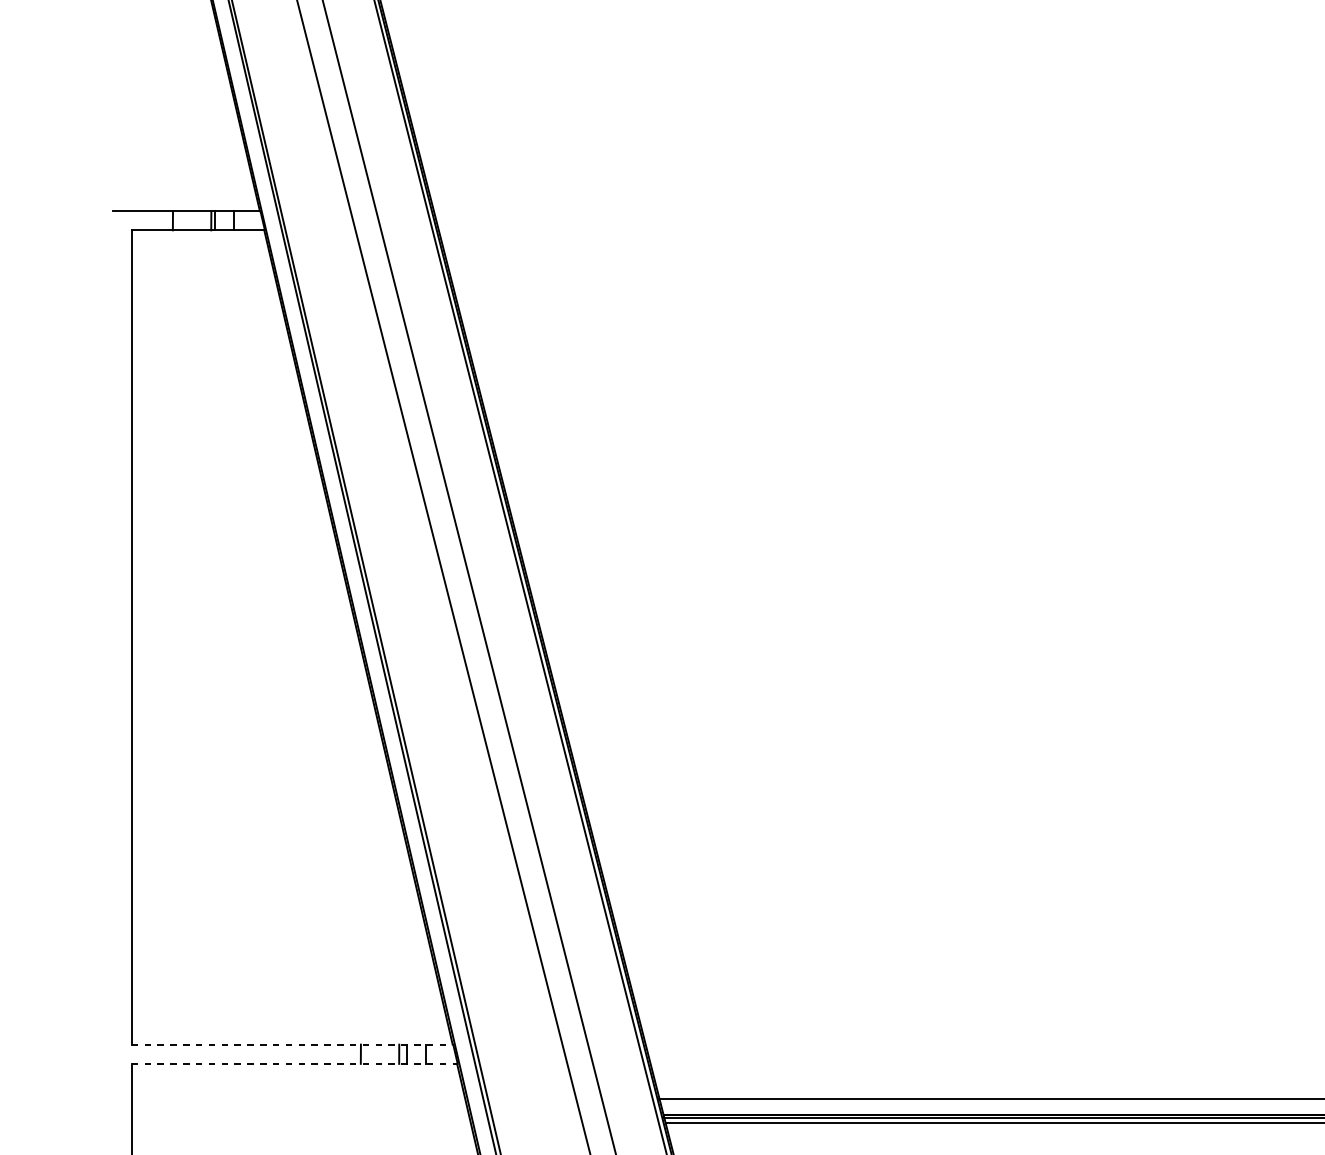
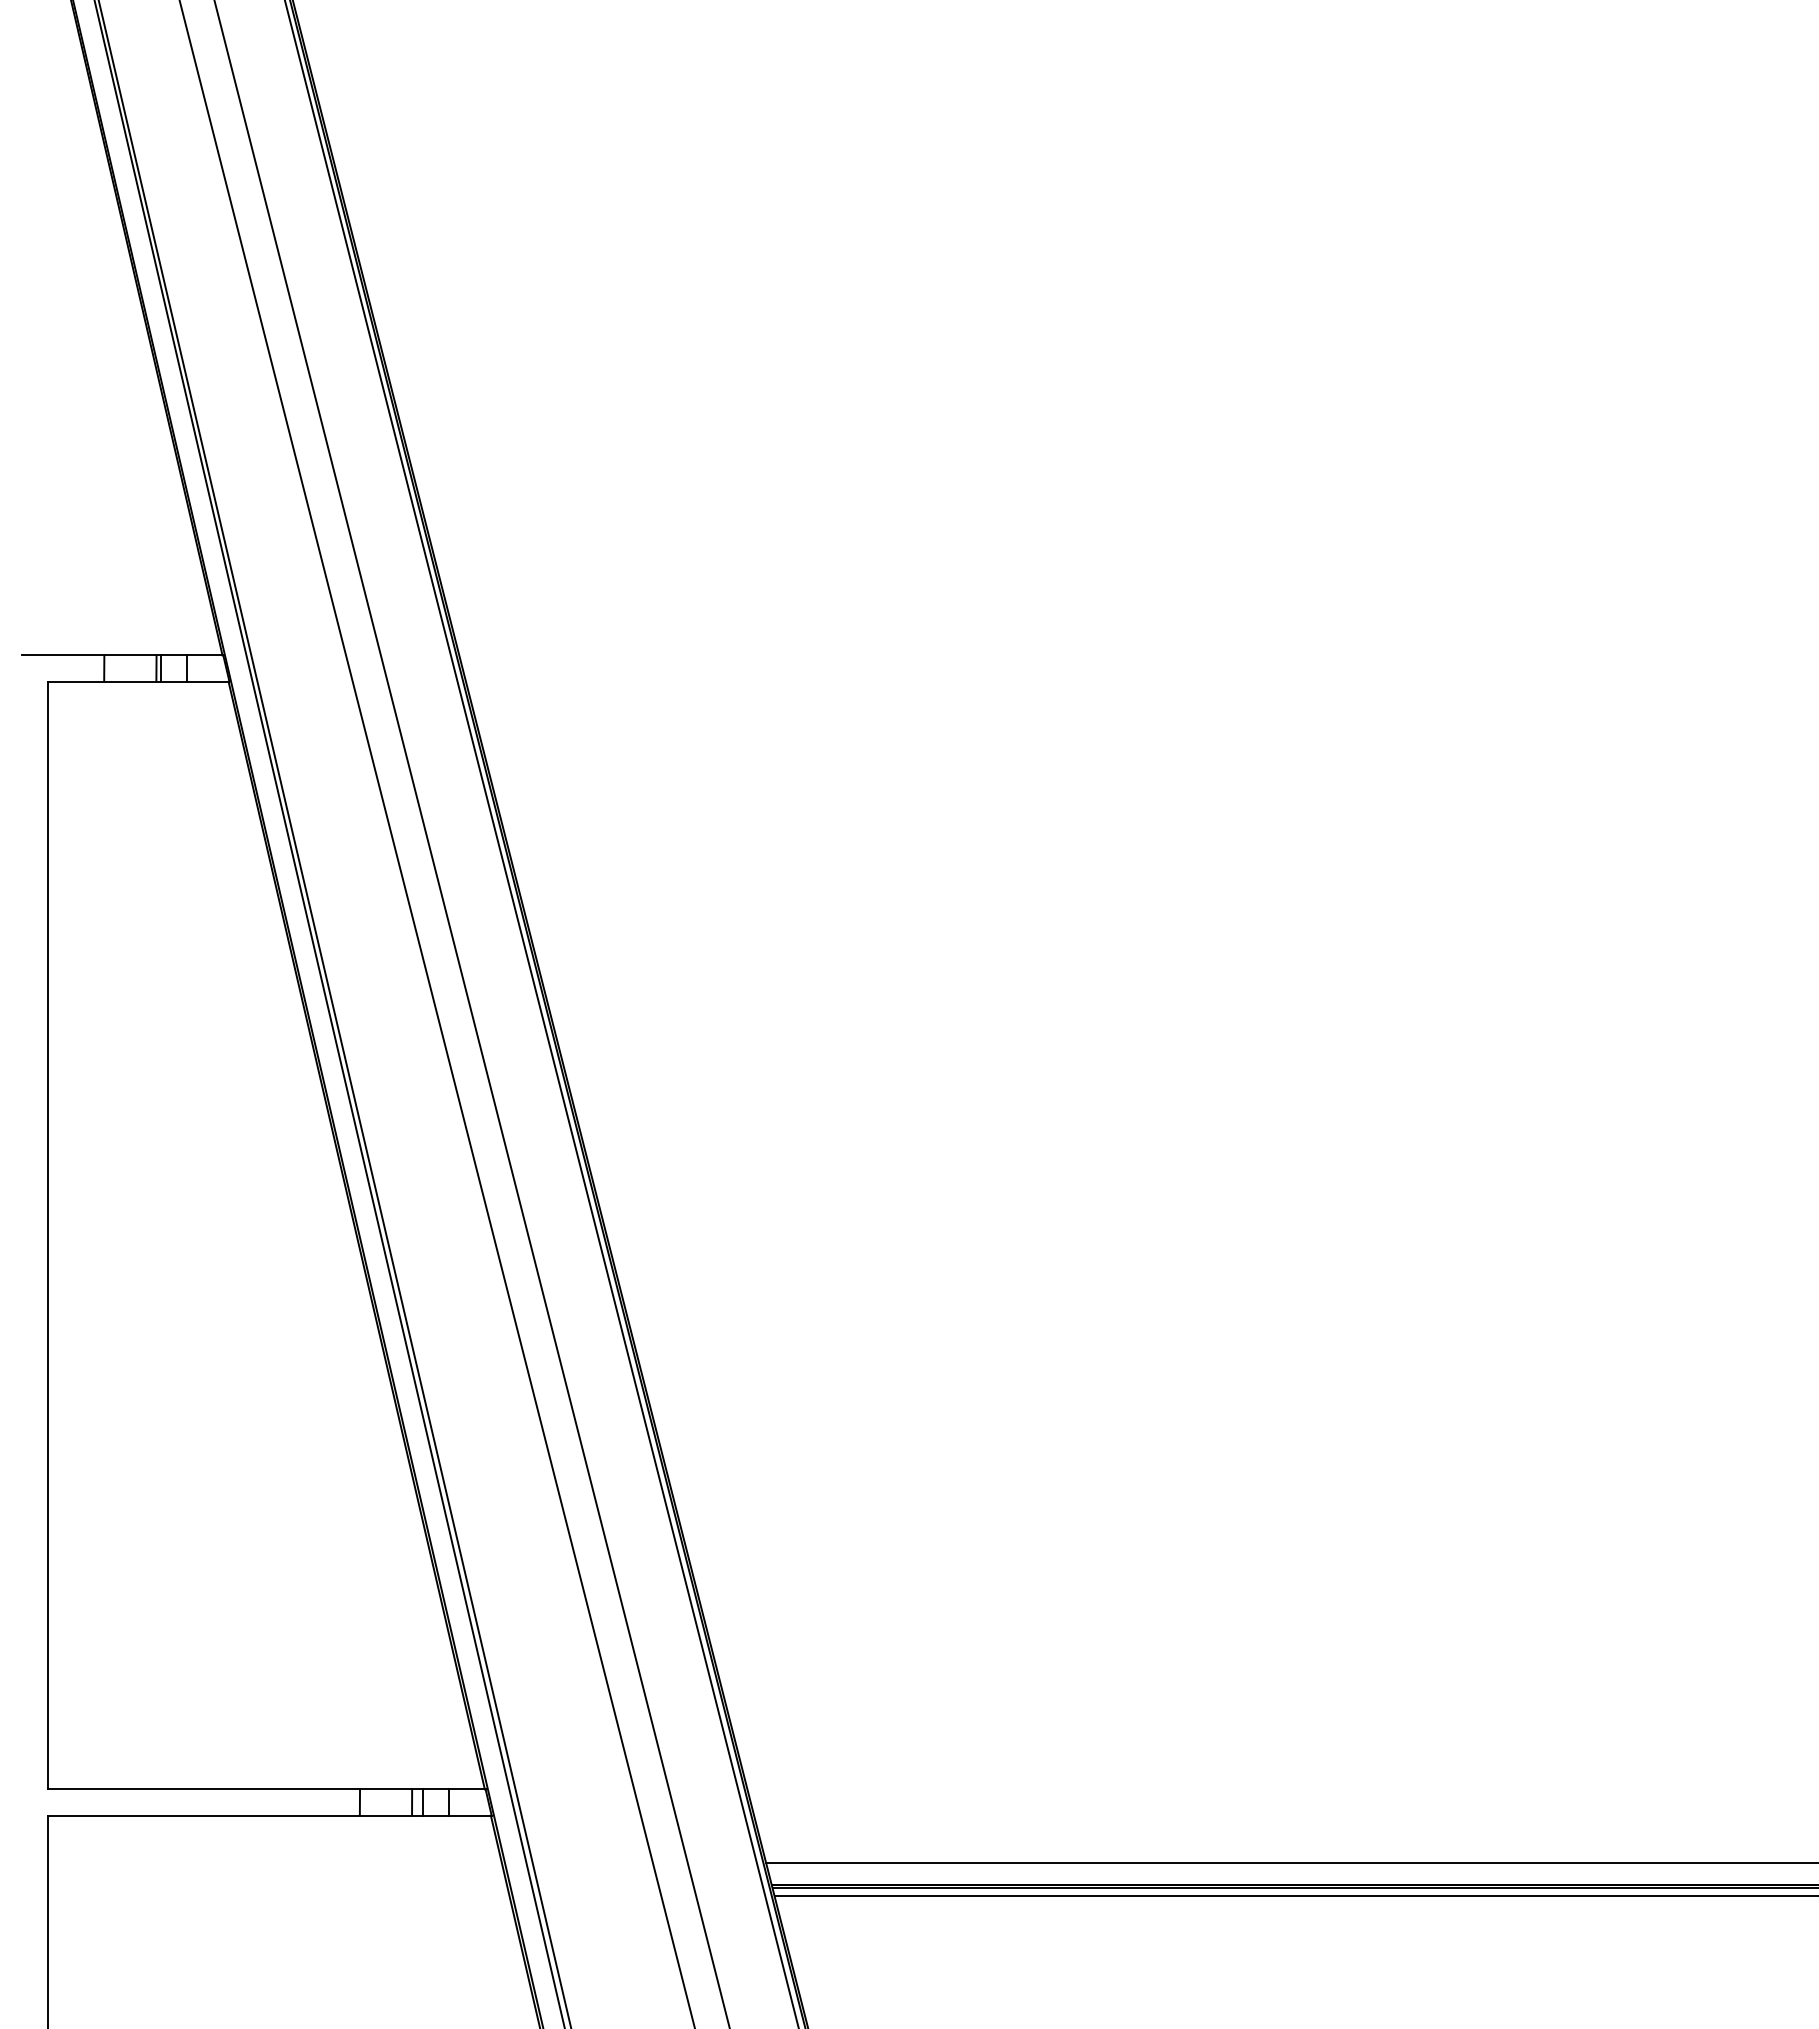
line: (292, 1044) -> (266, 1789), dashed -> solid
line: (294, 1063) -> (269, 1815), dashed -> solid

